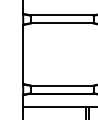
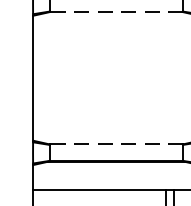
line: (61, 23) -> (114, 12), solid -> dashed
line: (61, 85) -> (114, 144), solid -> dashed

